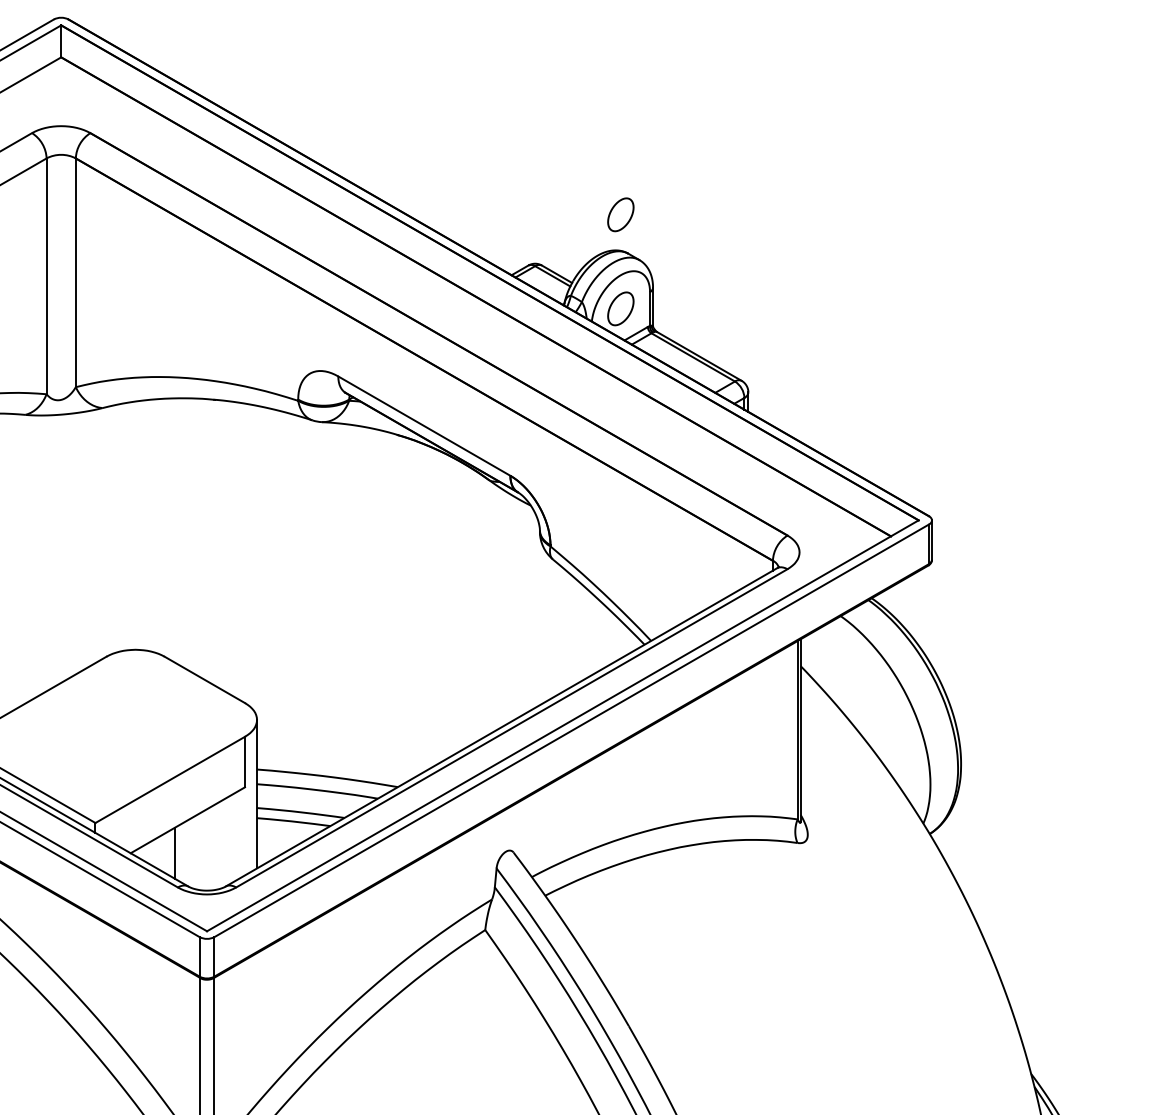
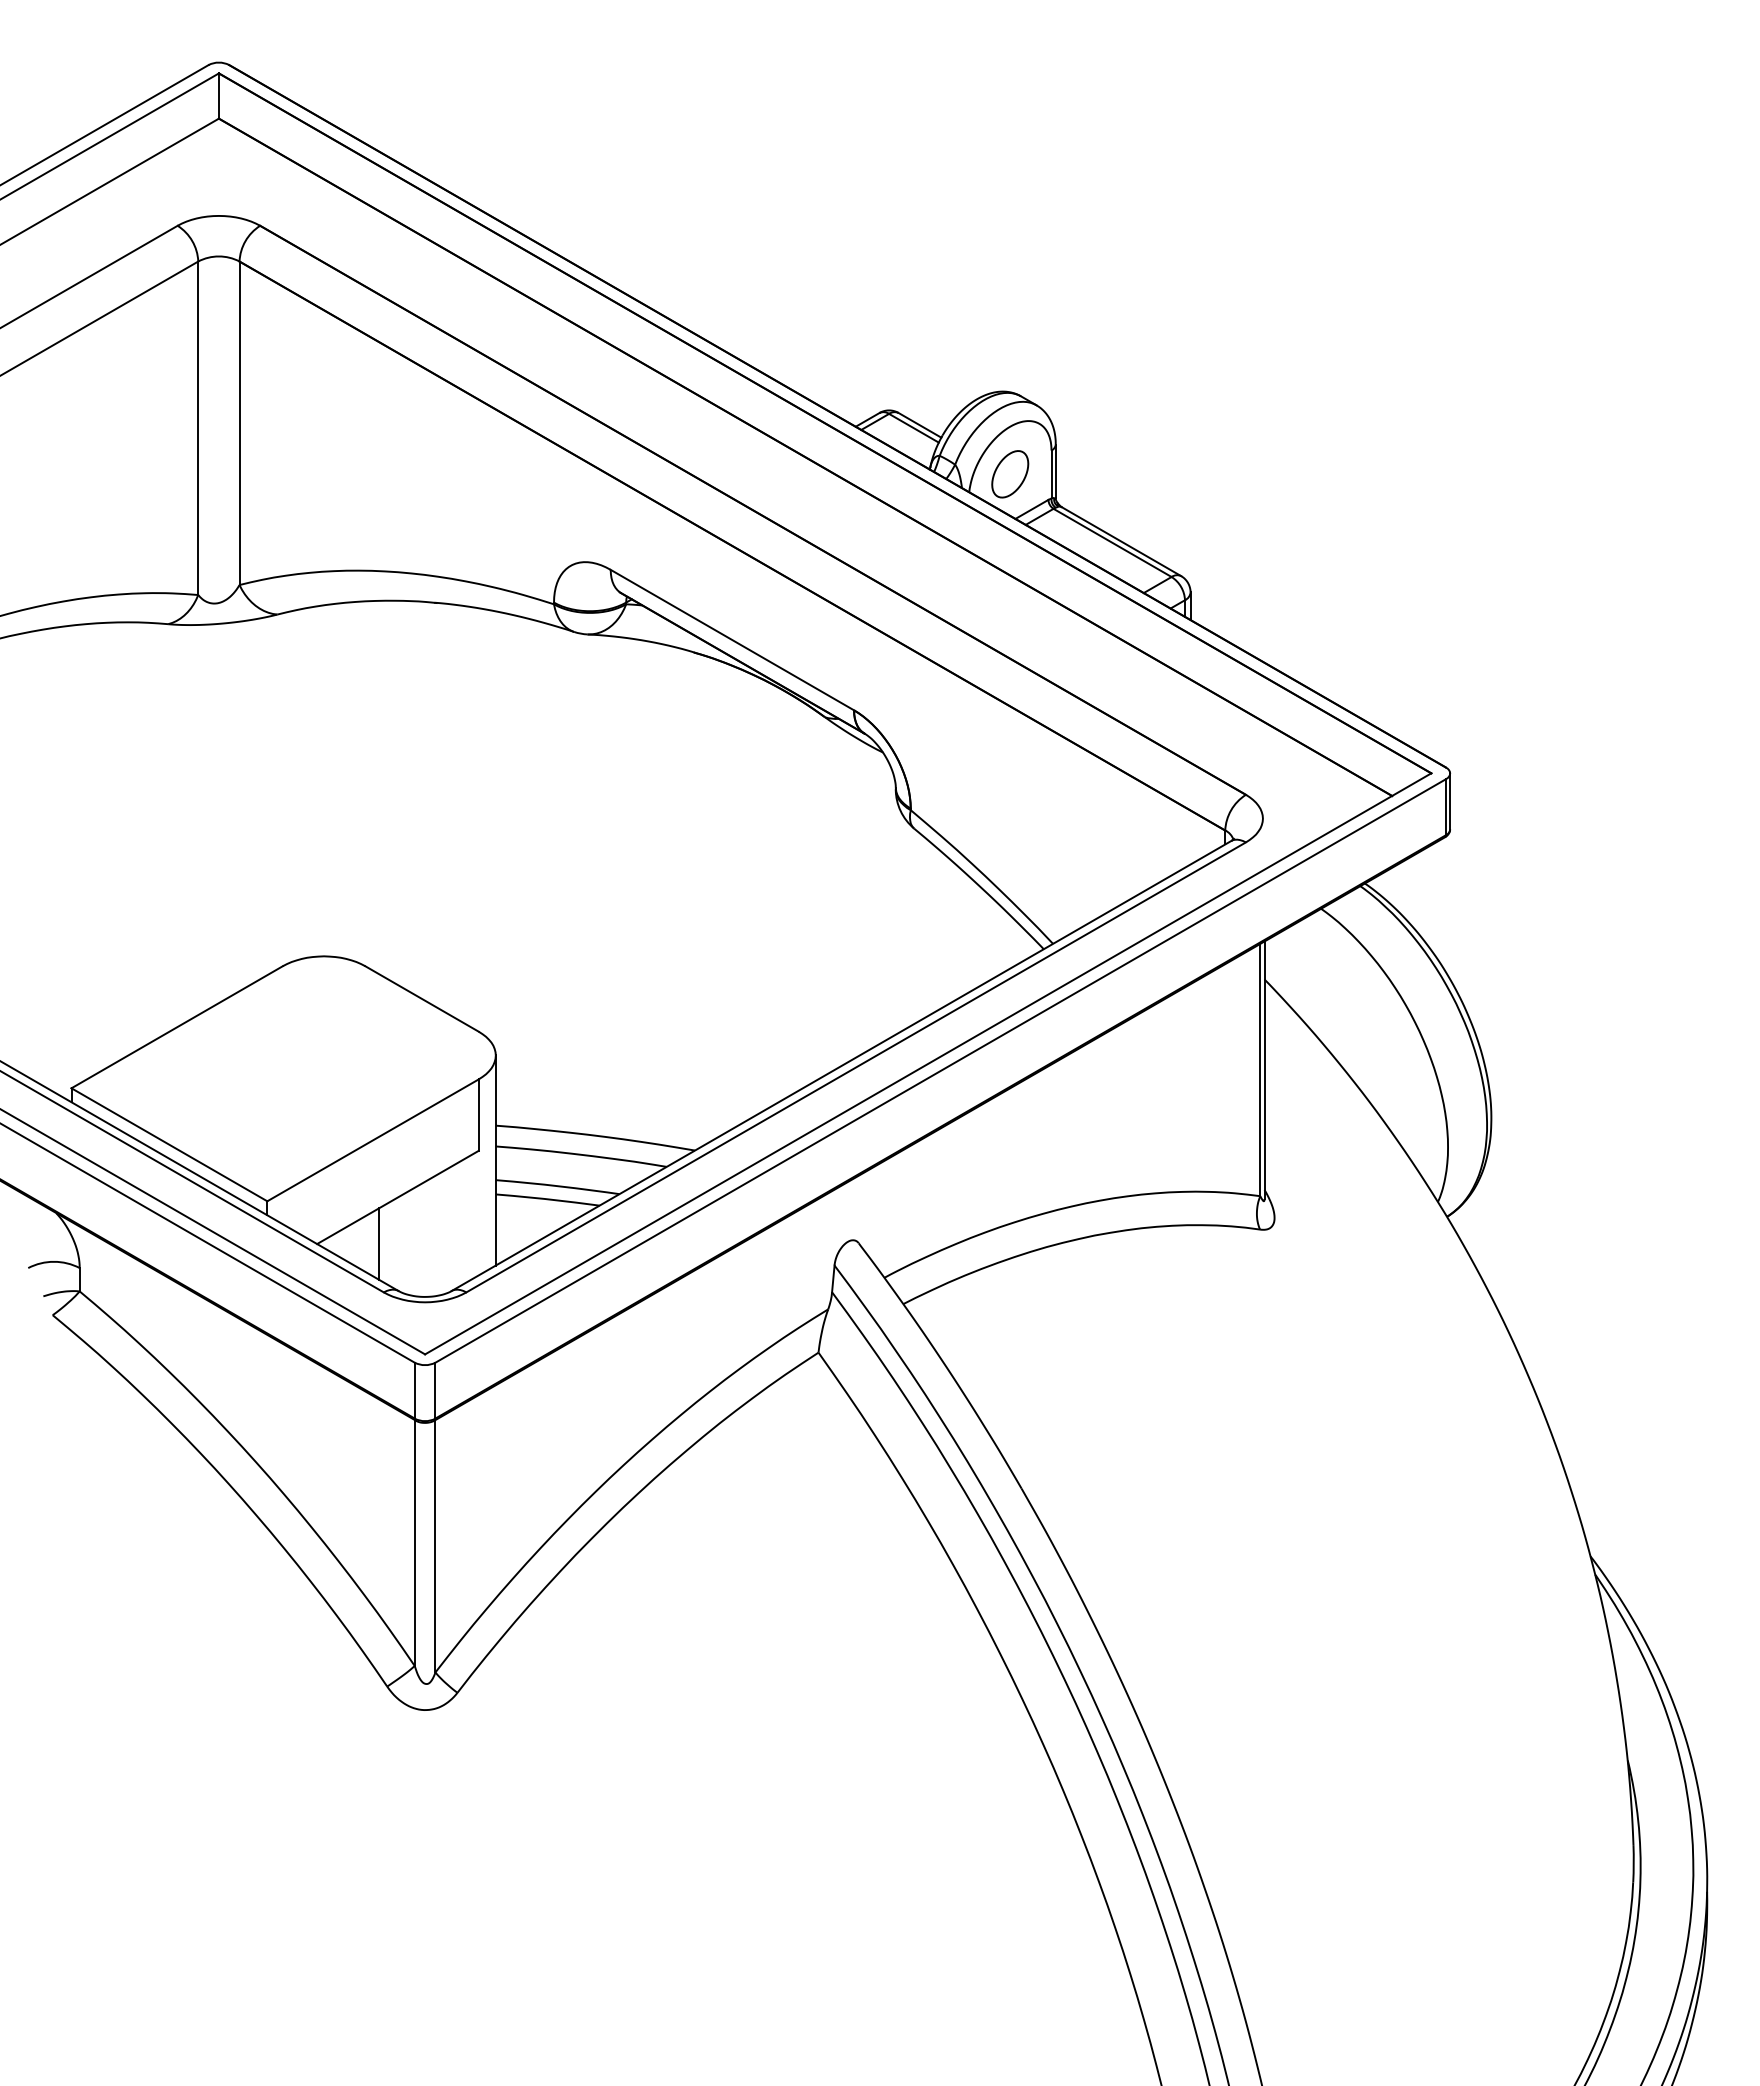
part: (621, 214) -> (1010, 341), removed

